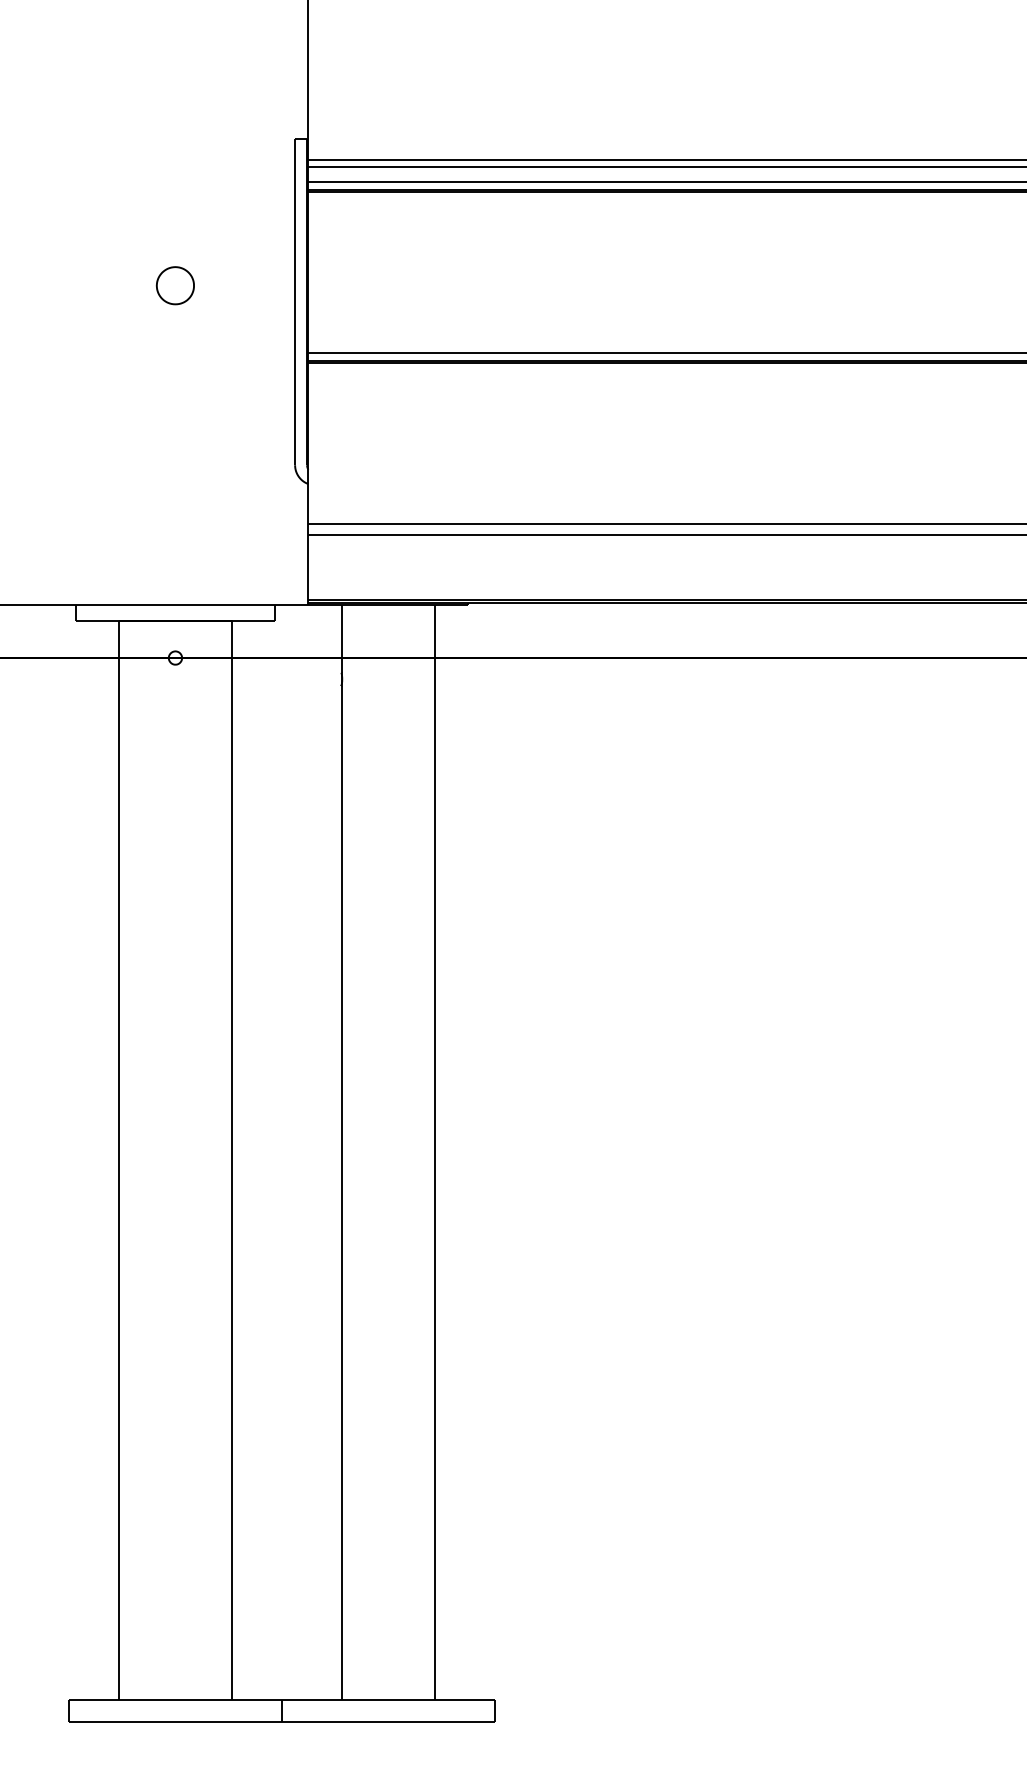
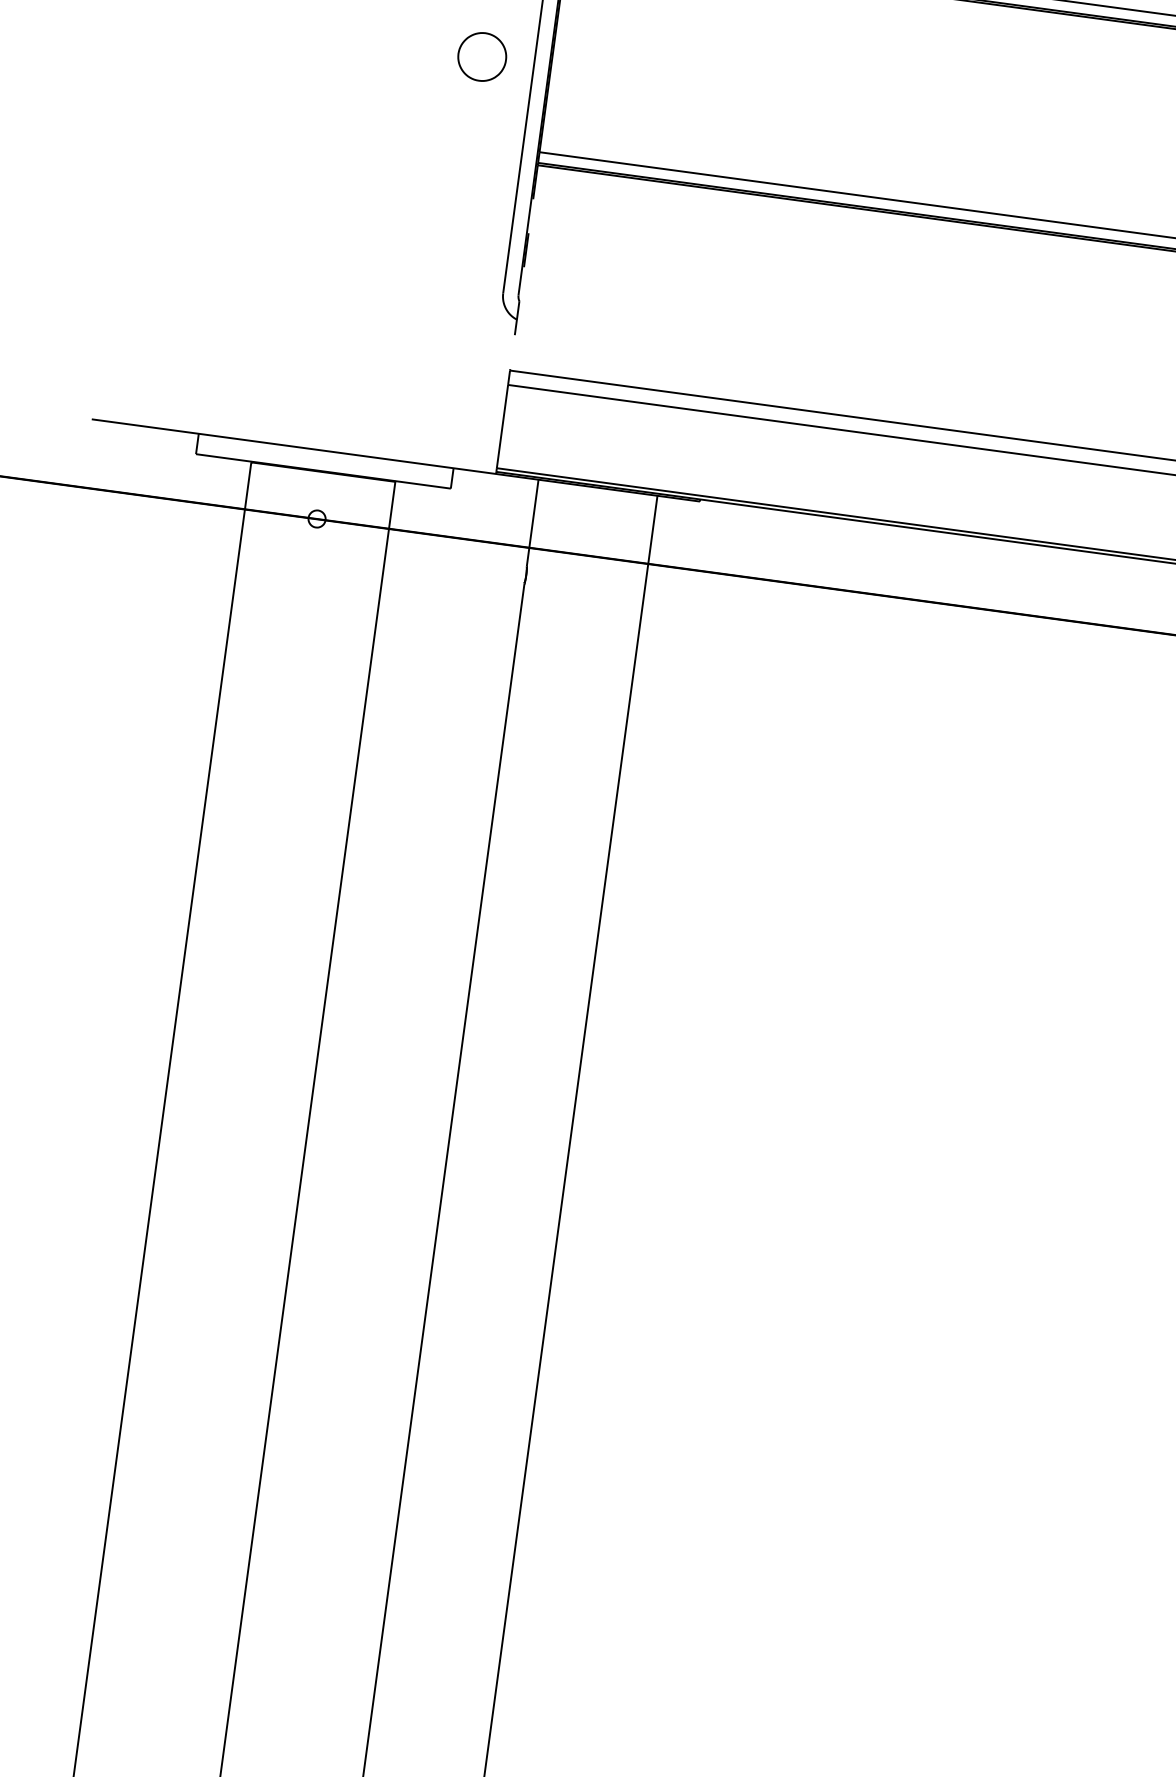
part: (174, 285) -> (481, 56), moved
line: (308, 444) -> (523, 269), solid -> dashed

